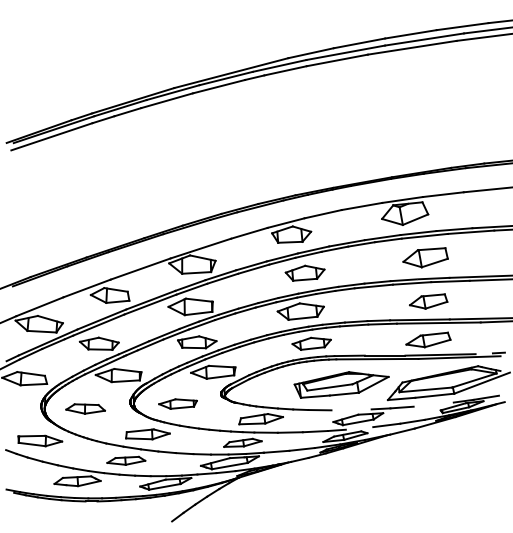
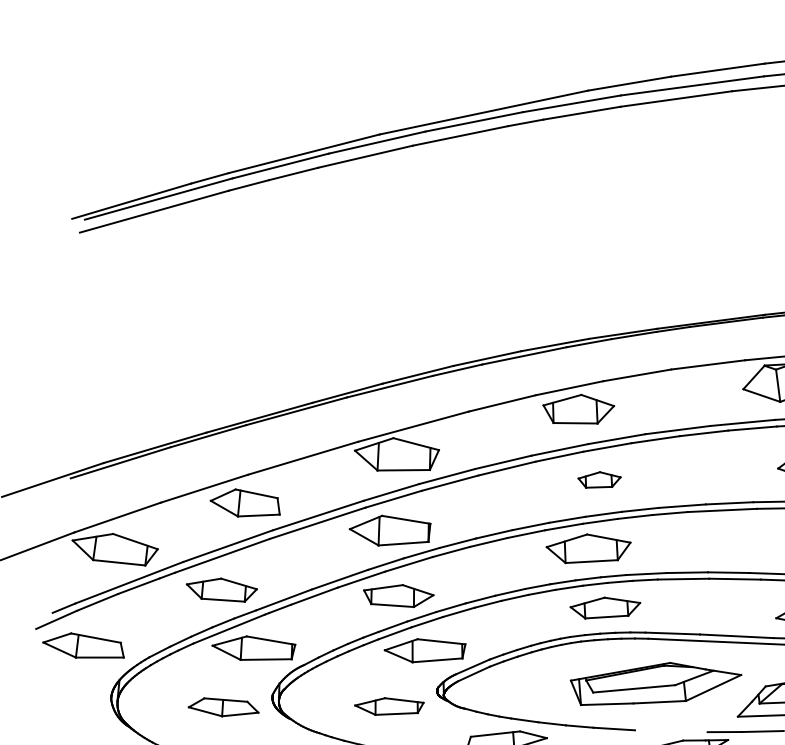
part: (304, 272) -> (598, 479), size x0.6
part: (177, 403) -> (388, 705), moved
part: (85, 408) -> (223, 706), moved

